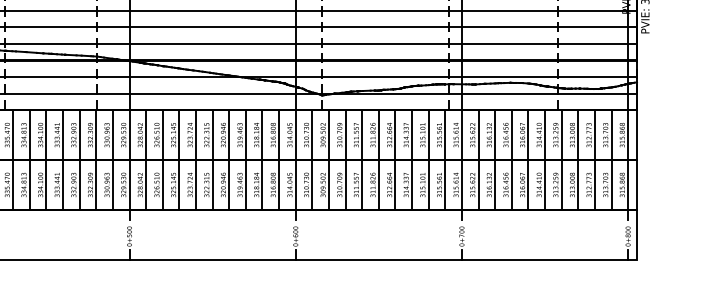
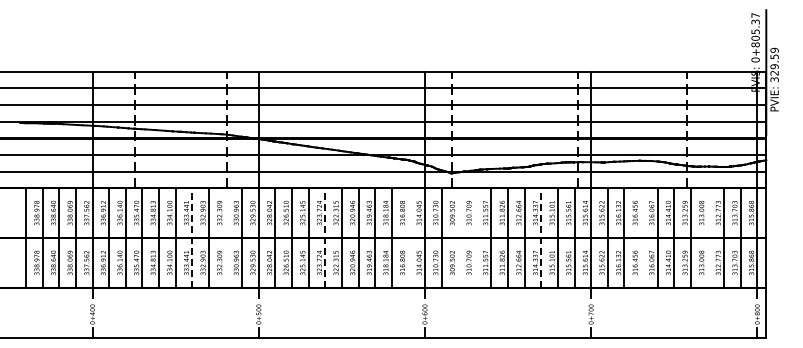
line: (96, 159) -> (225, 237), removed
line: (279, 159) -> (408, 237), removed
line: (329, 159) -> (458, 237), removed
line: (345, 159) -> (474, 237), removed
line: (512, 159) -> (641, 237), removed
line: (578, 159) -> (707, 237), removed
line: (63, 160) -> (192, 238), solid -> dashed
line: (196, 160) -> (325, 238), solid -> dashed
line: (412, 160) -> (541, 238), solid -> dashed

